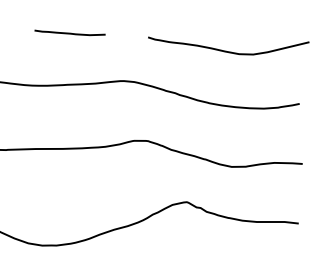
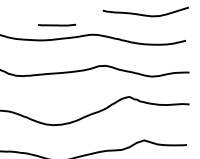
line: (70, 31) -> (57, 24), moved

